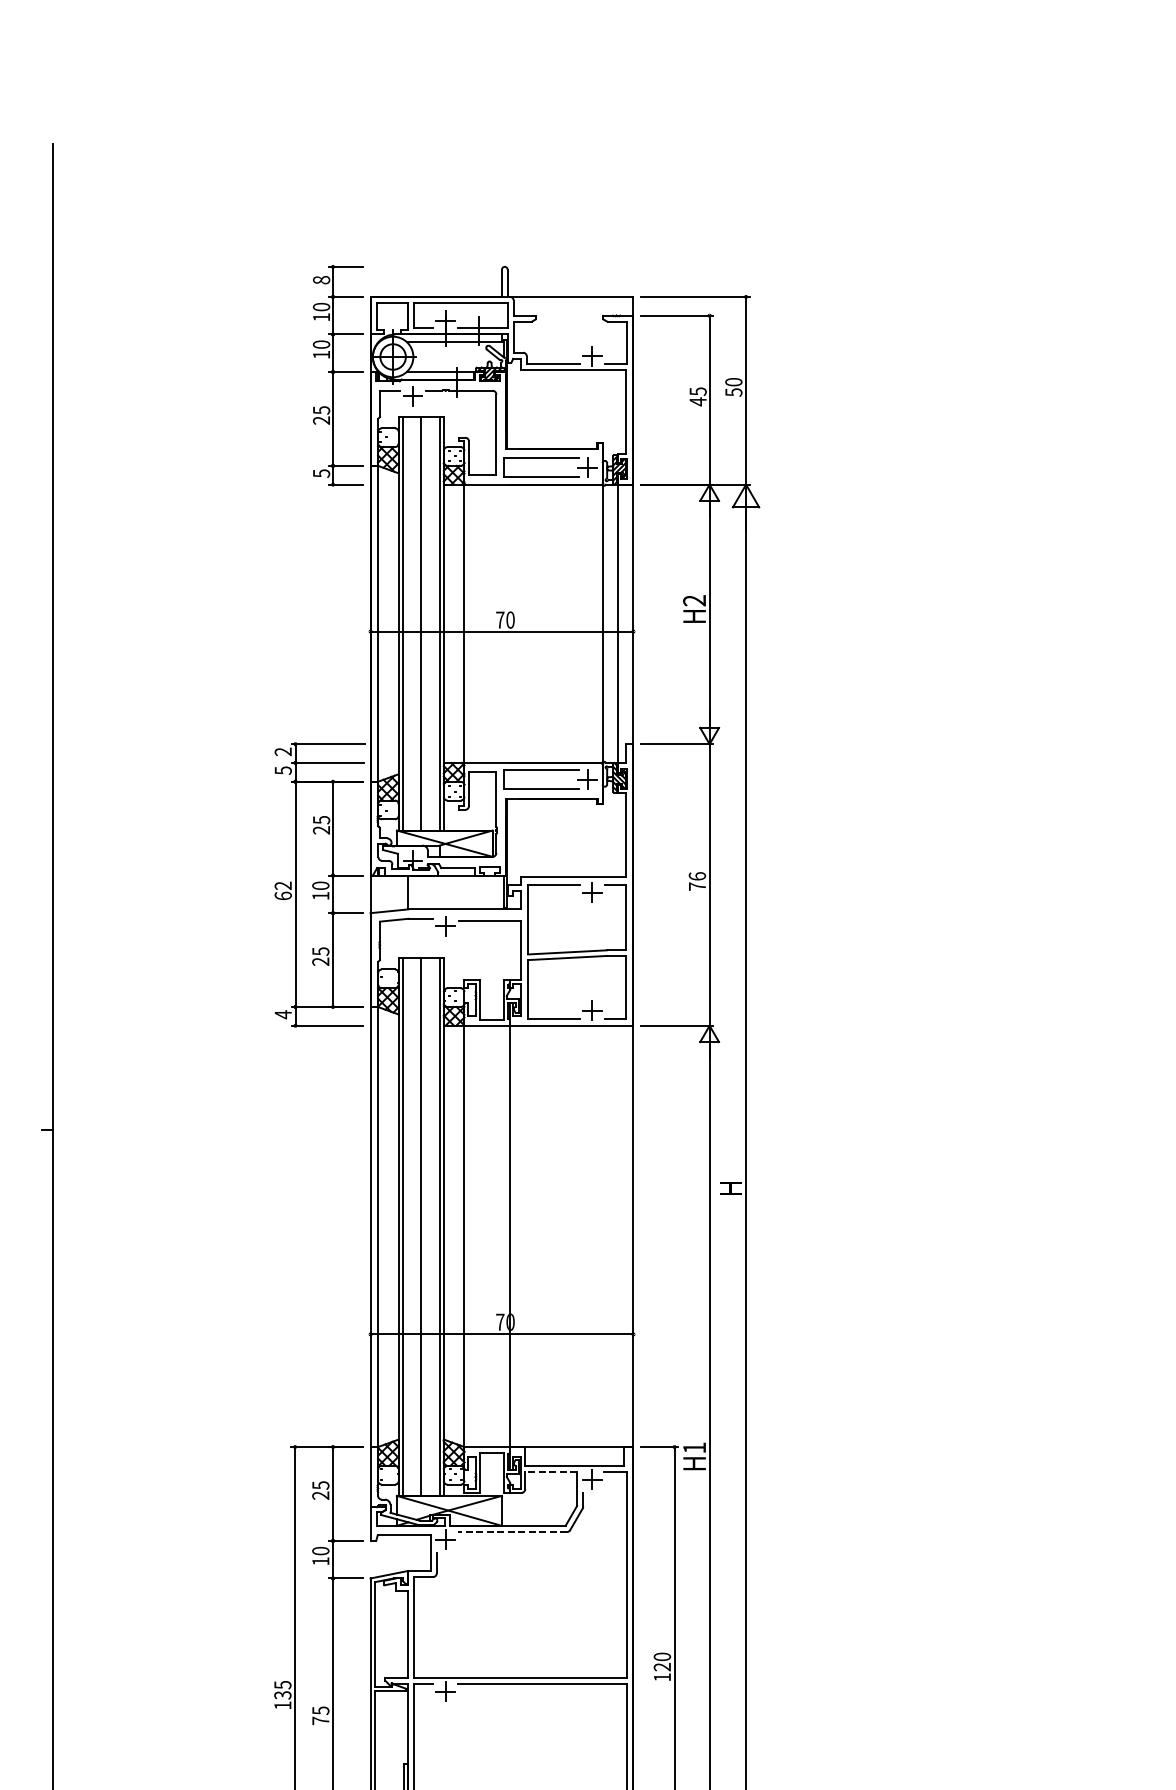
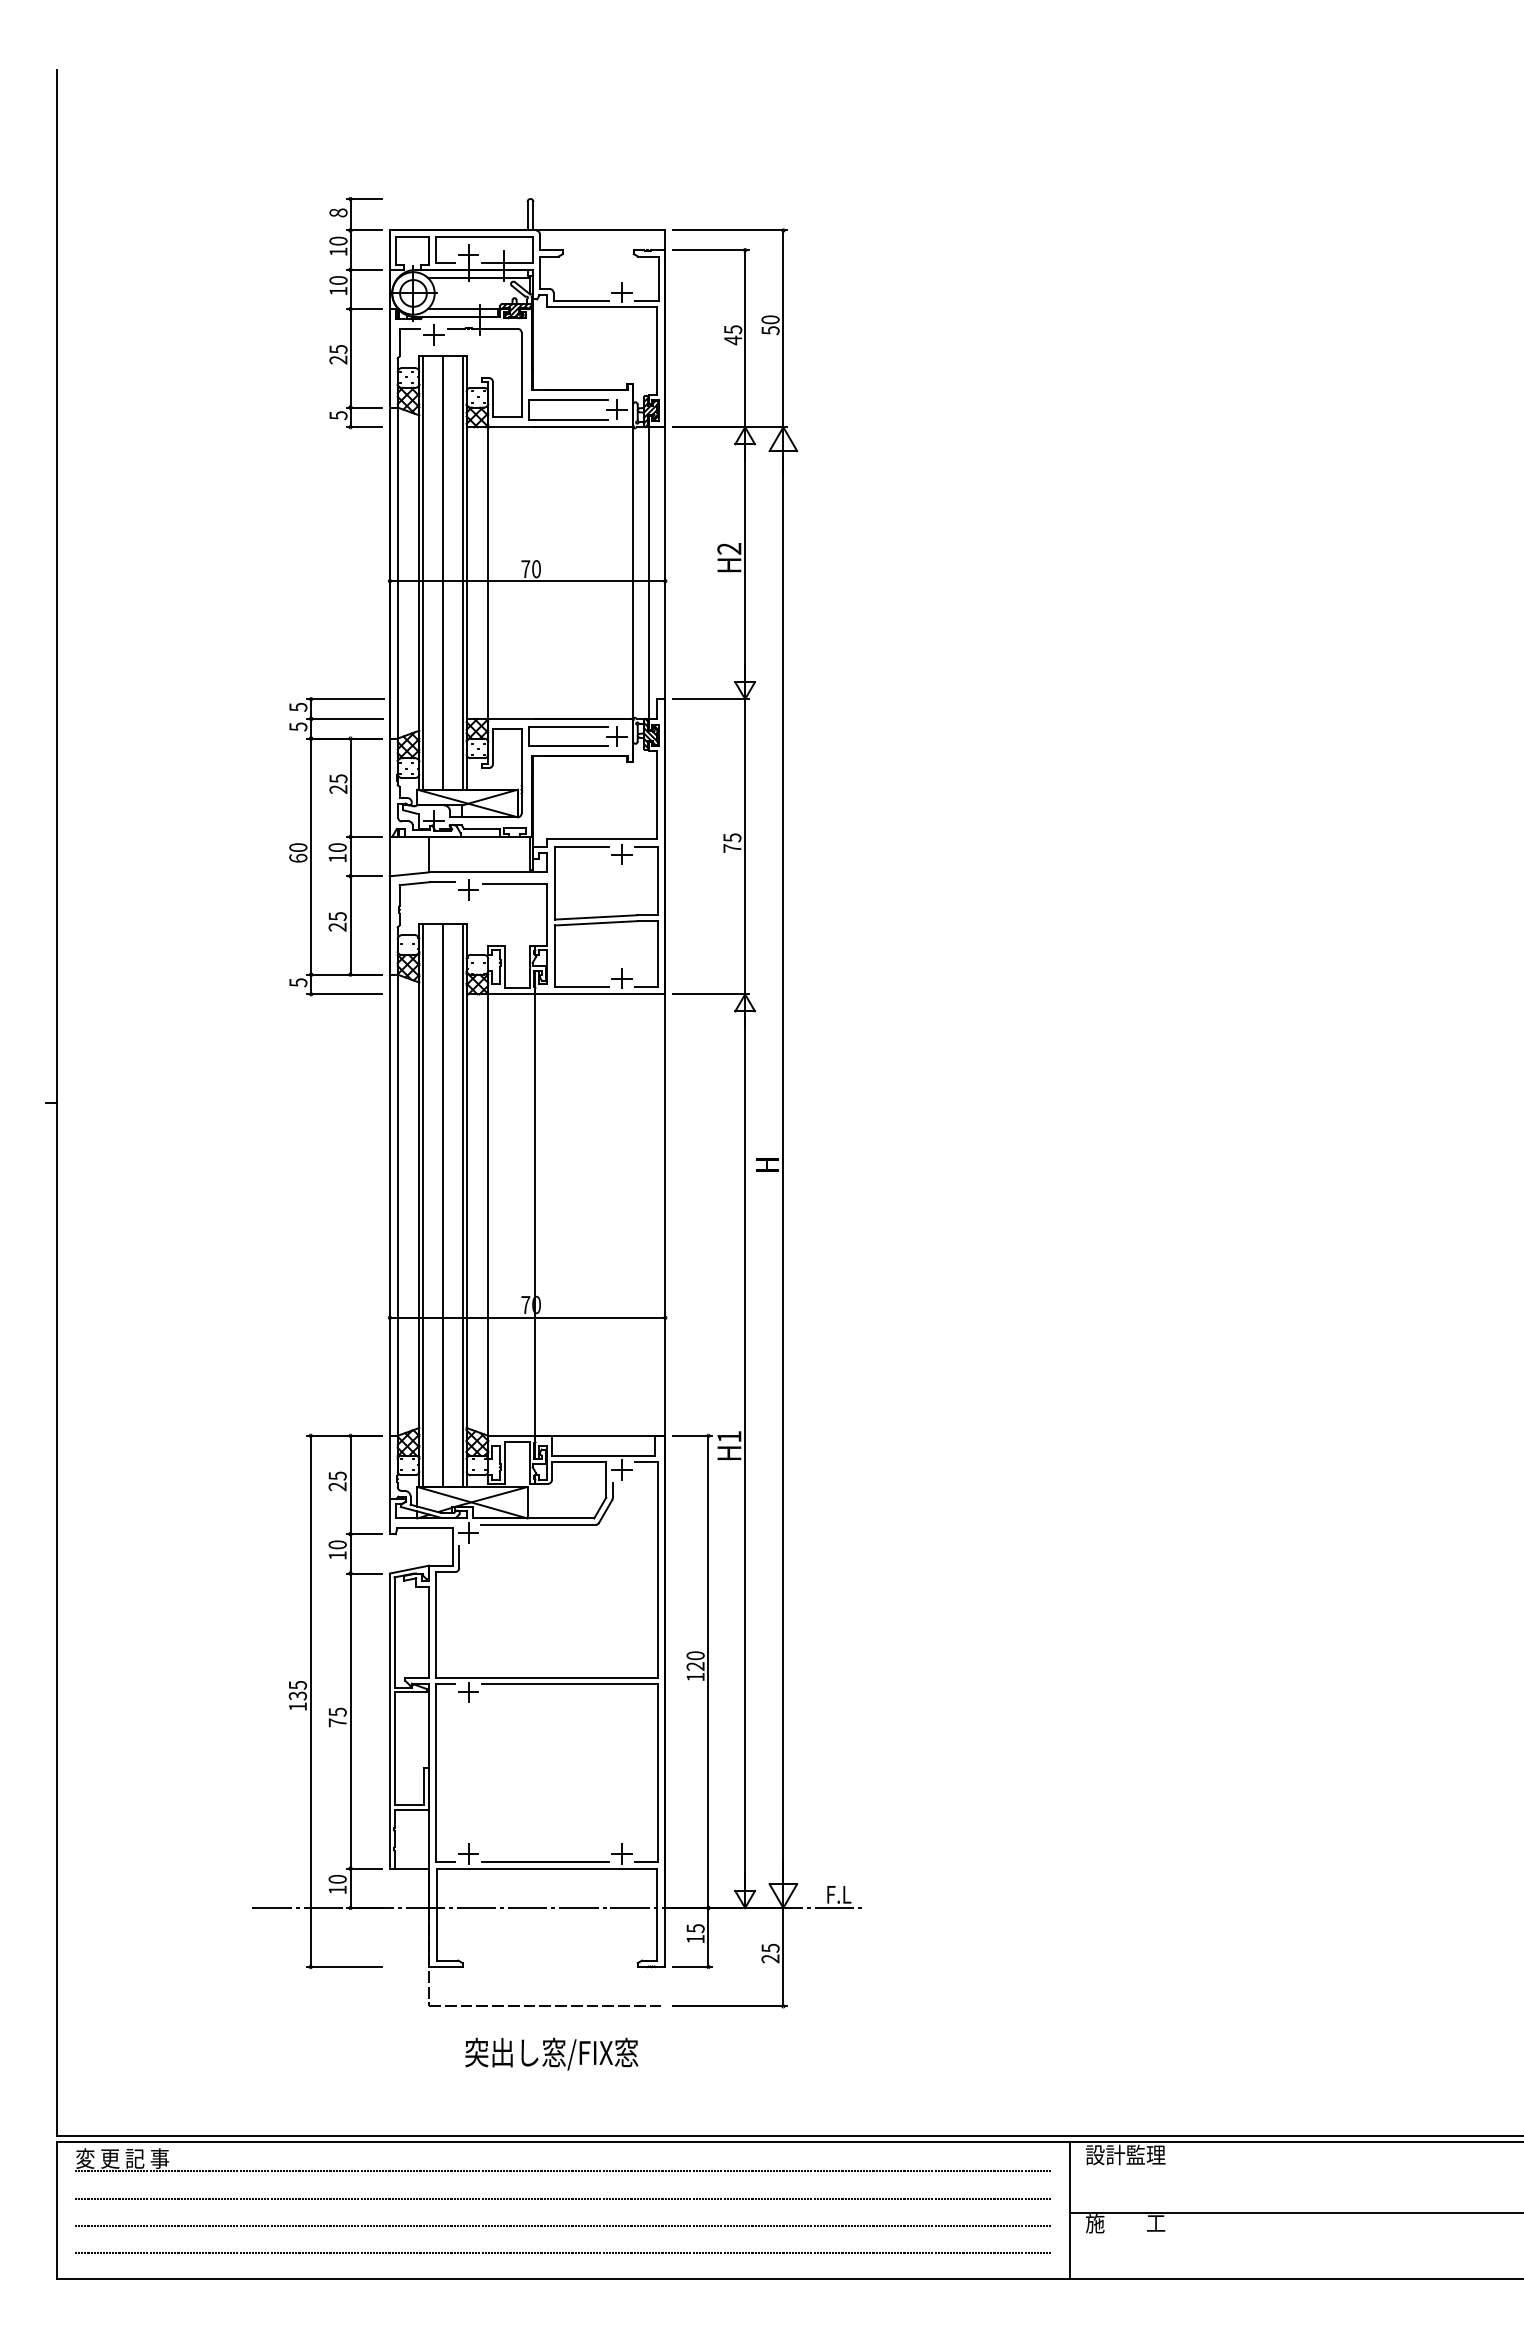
text: (283, 751) -> (298, 706), 2 -> 5
text: (697, 876) -> (732, 837), 76 -> 75
text: (283, 885) -> (298, 847), 62 -> 60
text: (283, 1014) -> (298, 982), 4 -> 5
line: (550, 1471) -> (578, 1461), dashed -> solid
line: (511, 1531) -> (537, 1524), dashed -> solid

